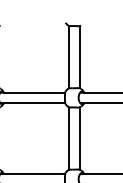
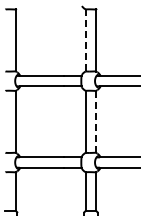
line: (69, 57) -> (85, 40), solid -> dashed
line: (80, 139) -> (96, 122), solid -> dashed

